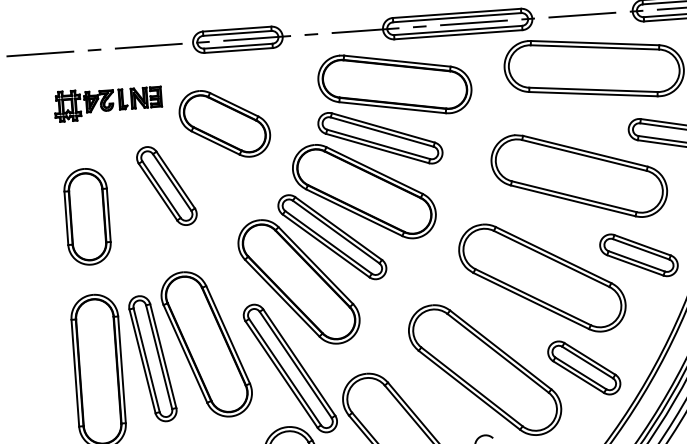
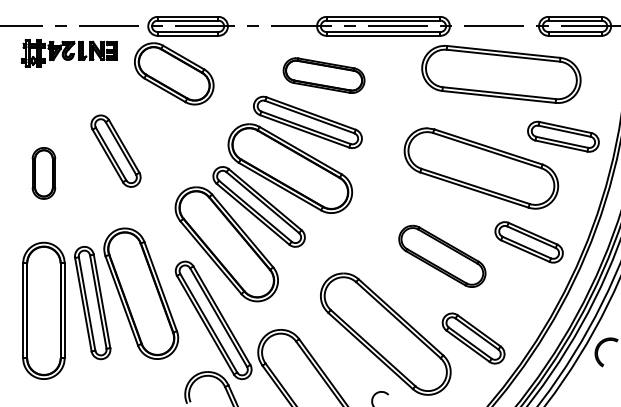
part: (394, 84) -> (323, 75), size x0.6
part: (108, 103) -> (69, 53), moved
part: (225, 123) -> (174, 73), moved
part: (87, 216) -> (43, 173), size x0.6
part: (542, 278) -> (442, 256), size x0.6

